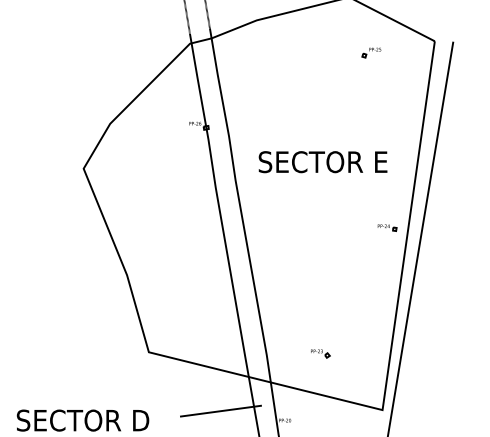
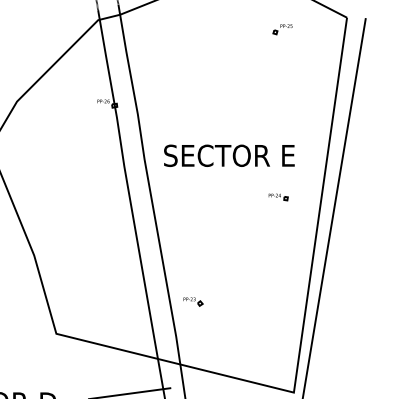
text: (322, 162) -> (228, 156), moved
part: (387, 227) -> (278, 196), moved
part: (320, 353) -> (193, 301), moved

